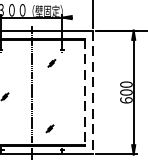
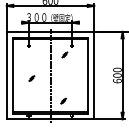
line: (85, 92) -> (88, 75), dashed -> solid
line: (93, 92) -> (94, 75), dashed -> solid

